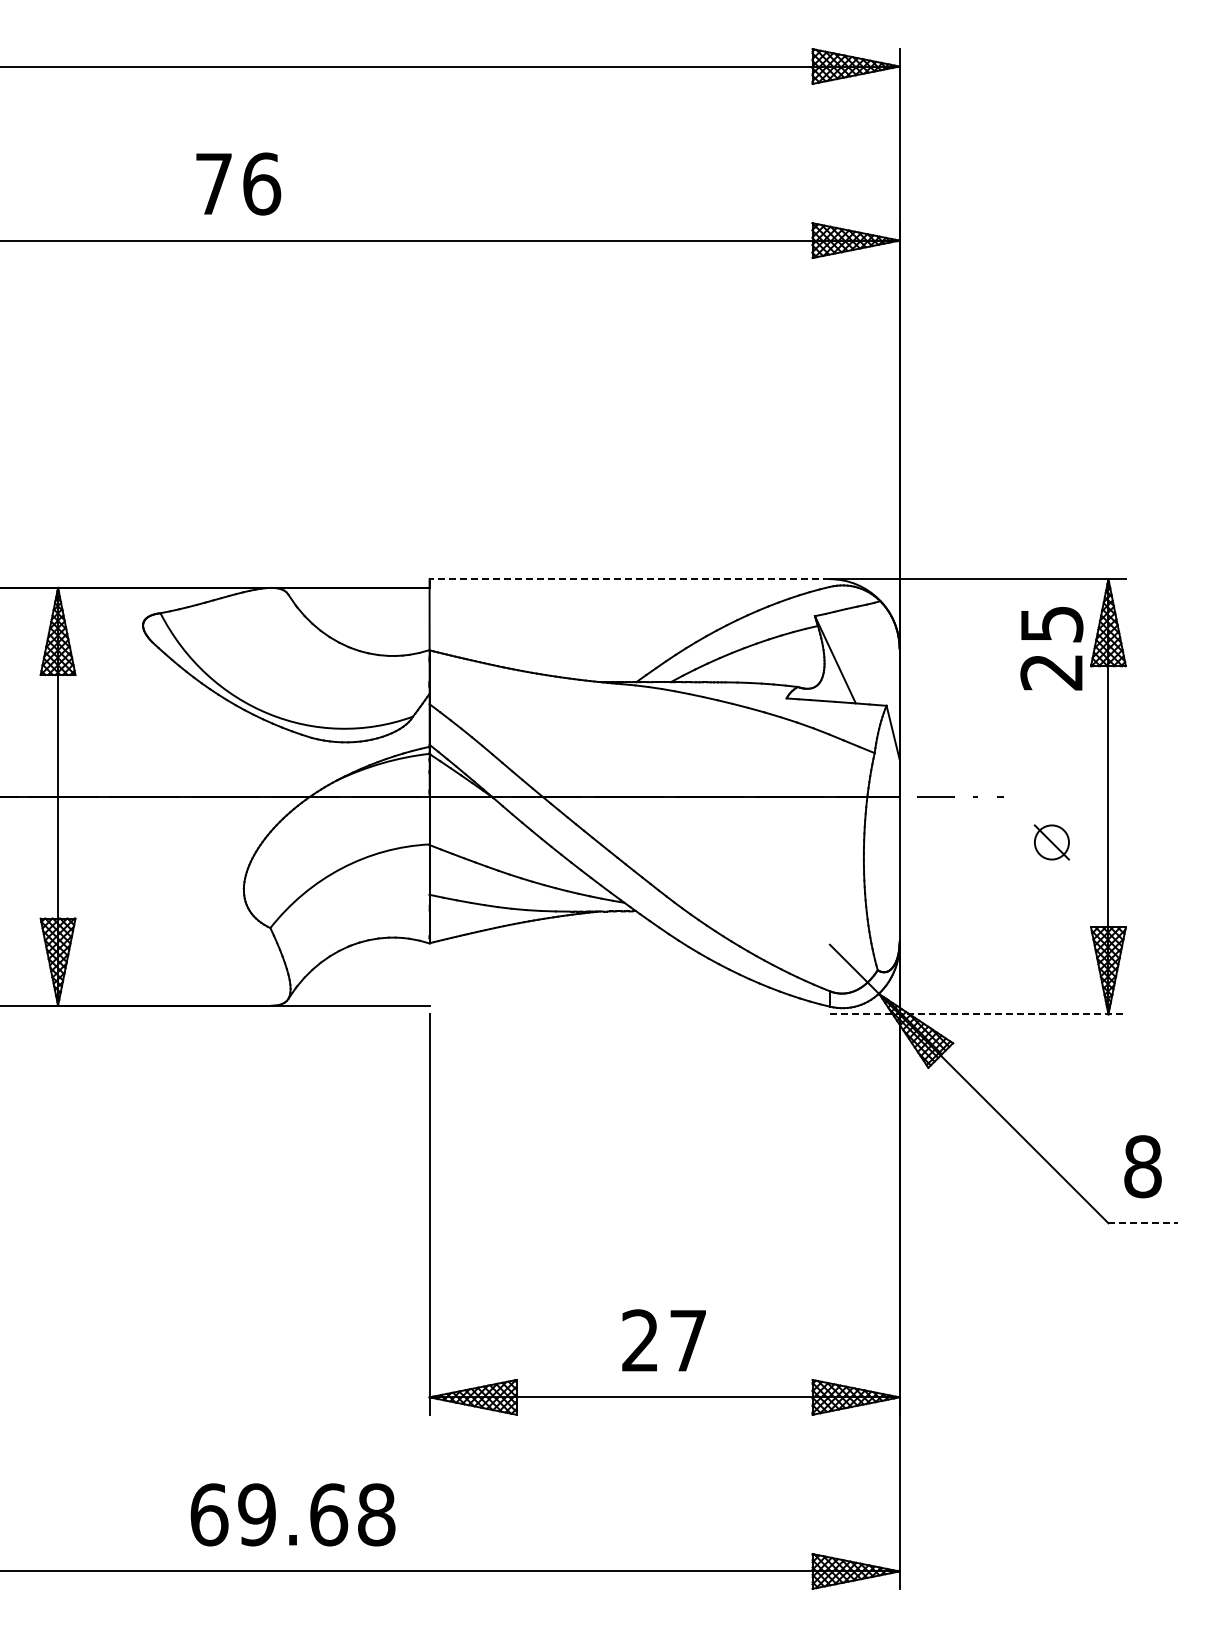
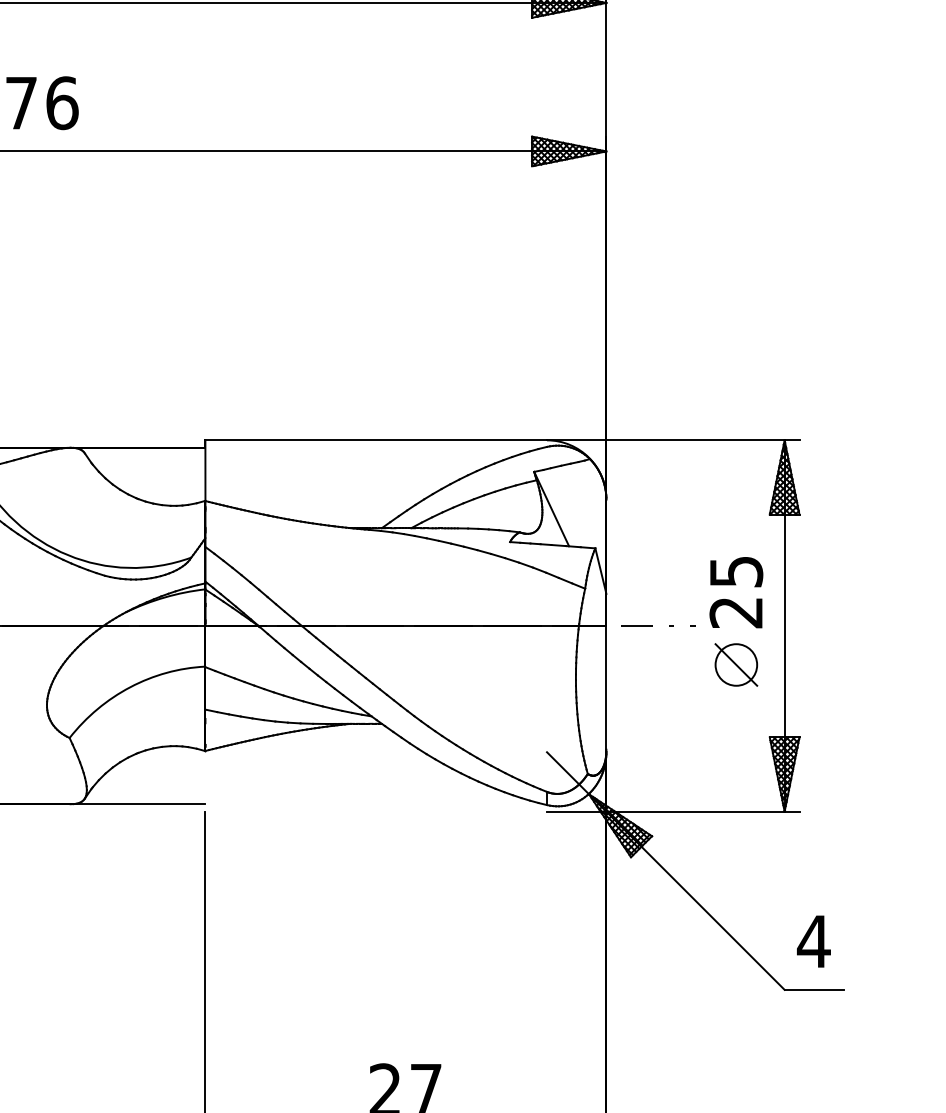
line: (629, 579) -> (375, 440), dashed -> solid
text: (1051, 648) -> (736, 592), moved
part: (1051, 842) -> (736, 664), size x1.43
line: (977, 1014) -> (672, 811), dashed -> solid
text: (1142, 1166) -> (813, 941), 8 -> 4
line: (1143, 1223) -> (814, 990), dashed -> solid

